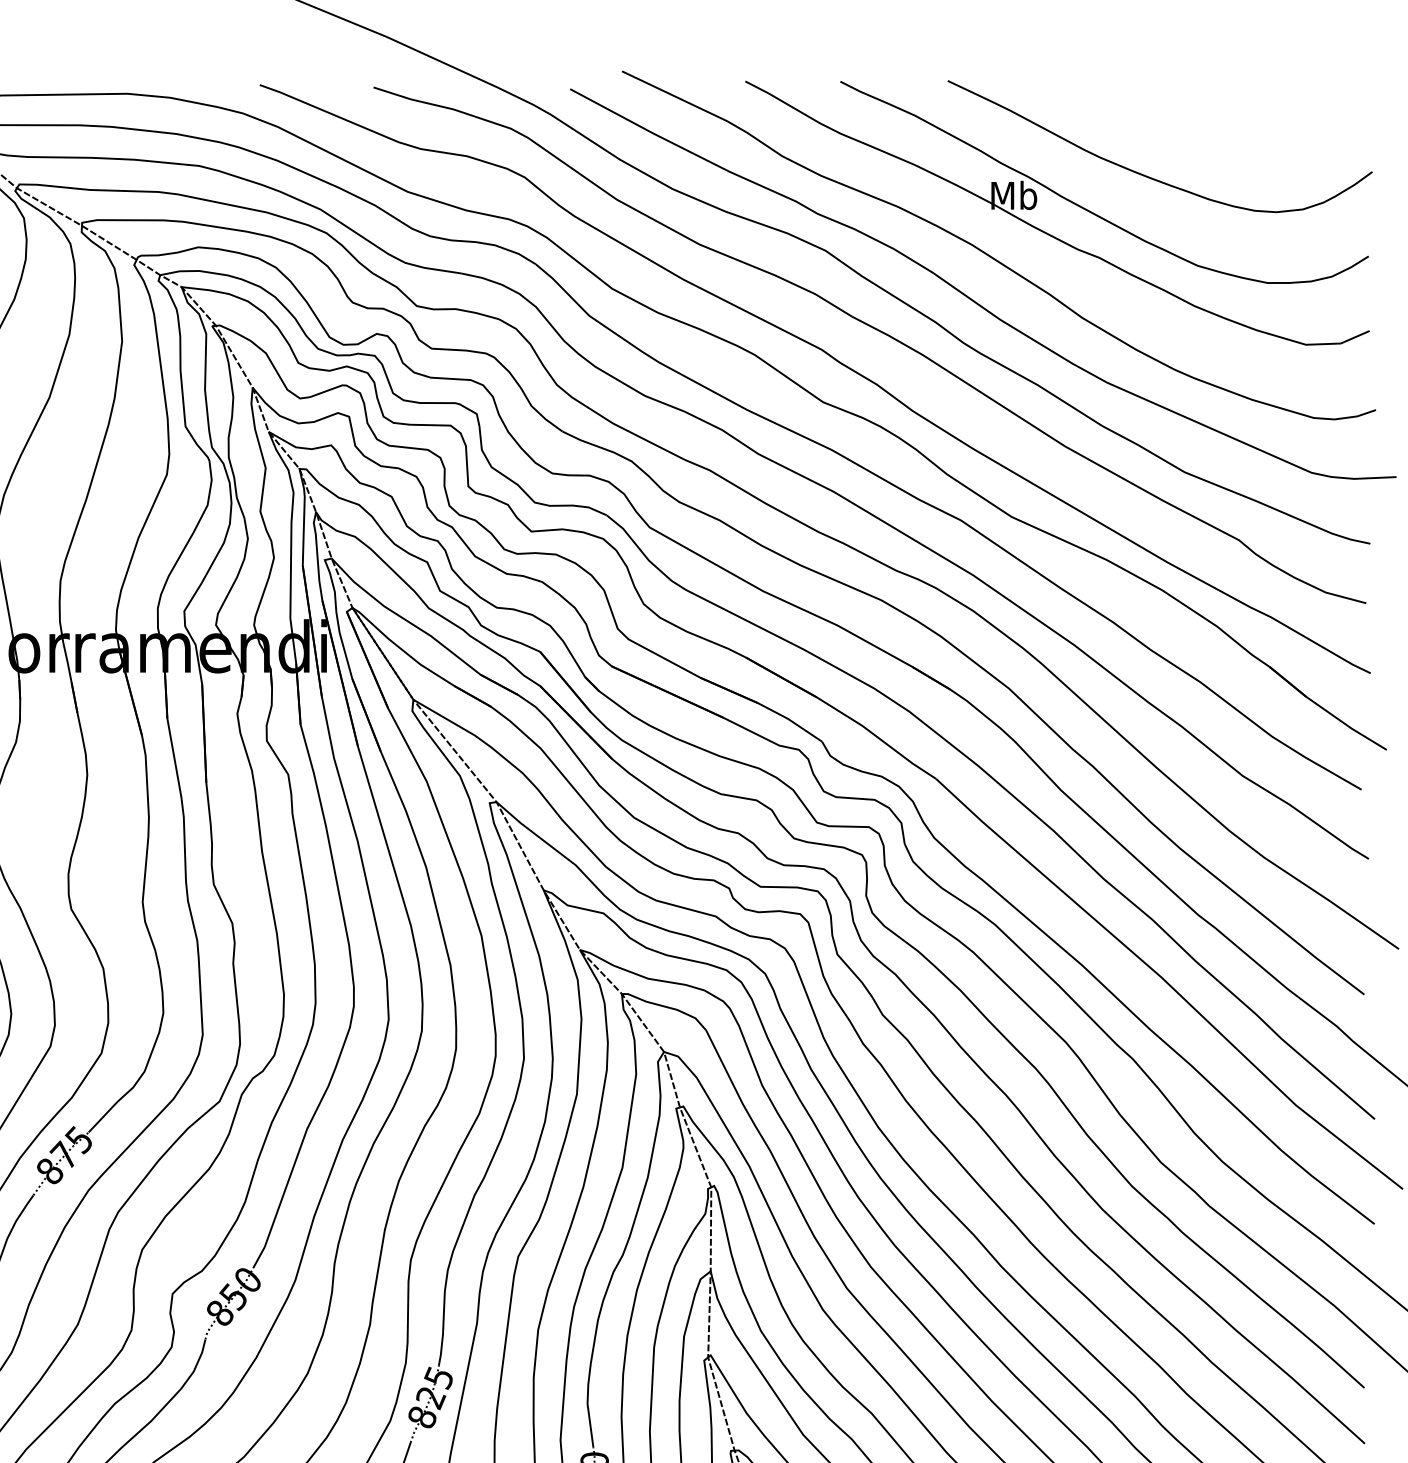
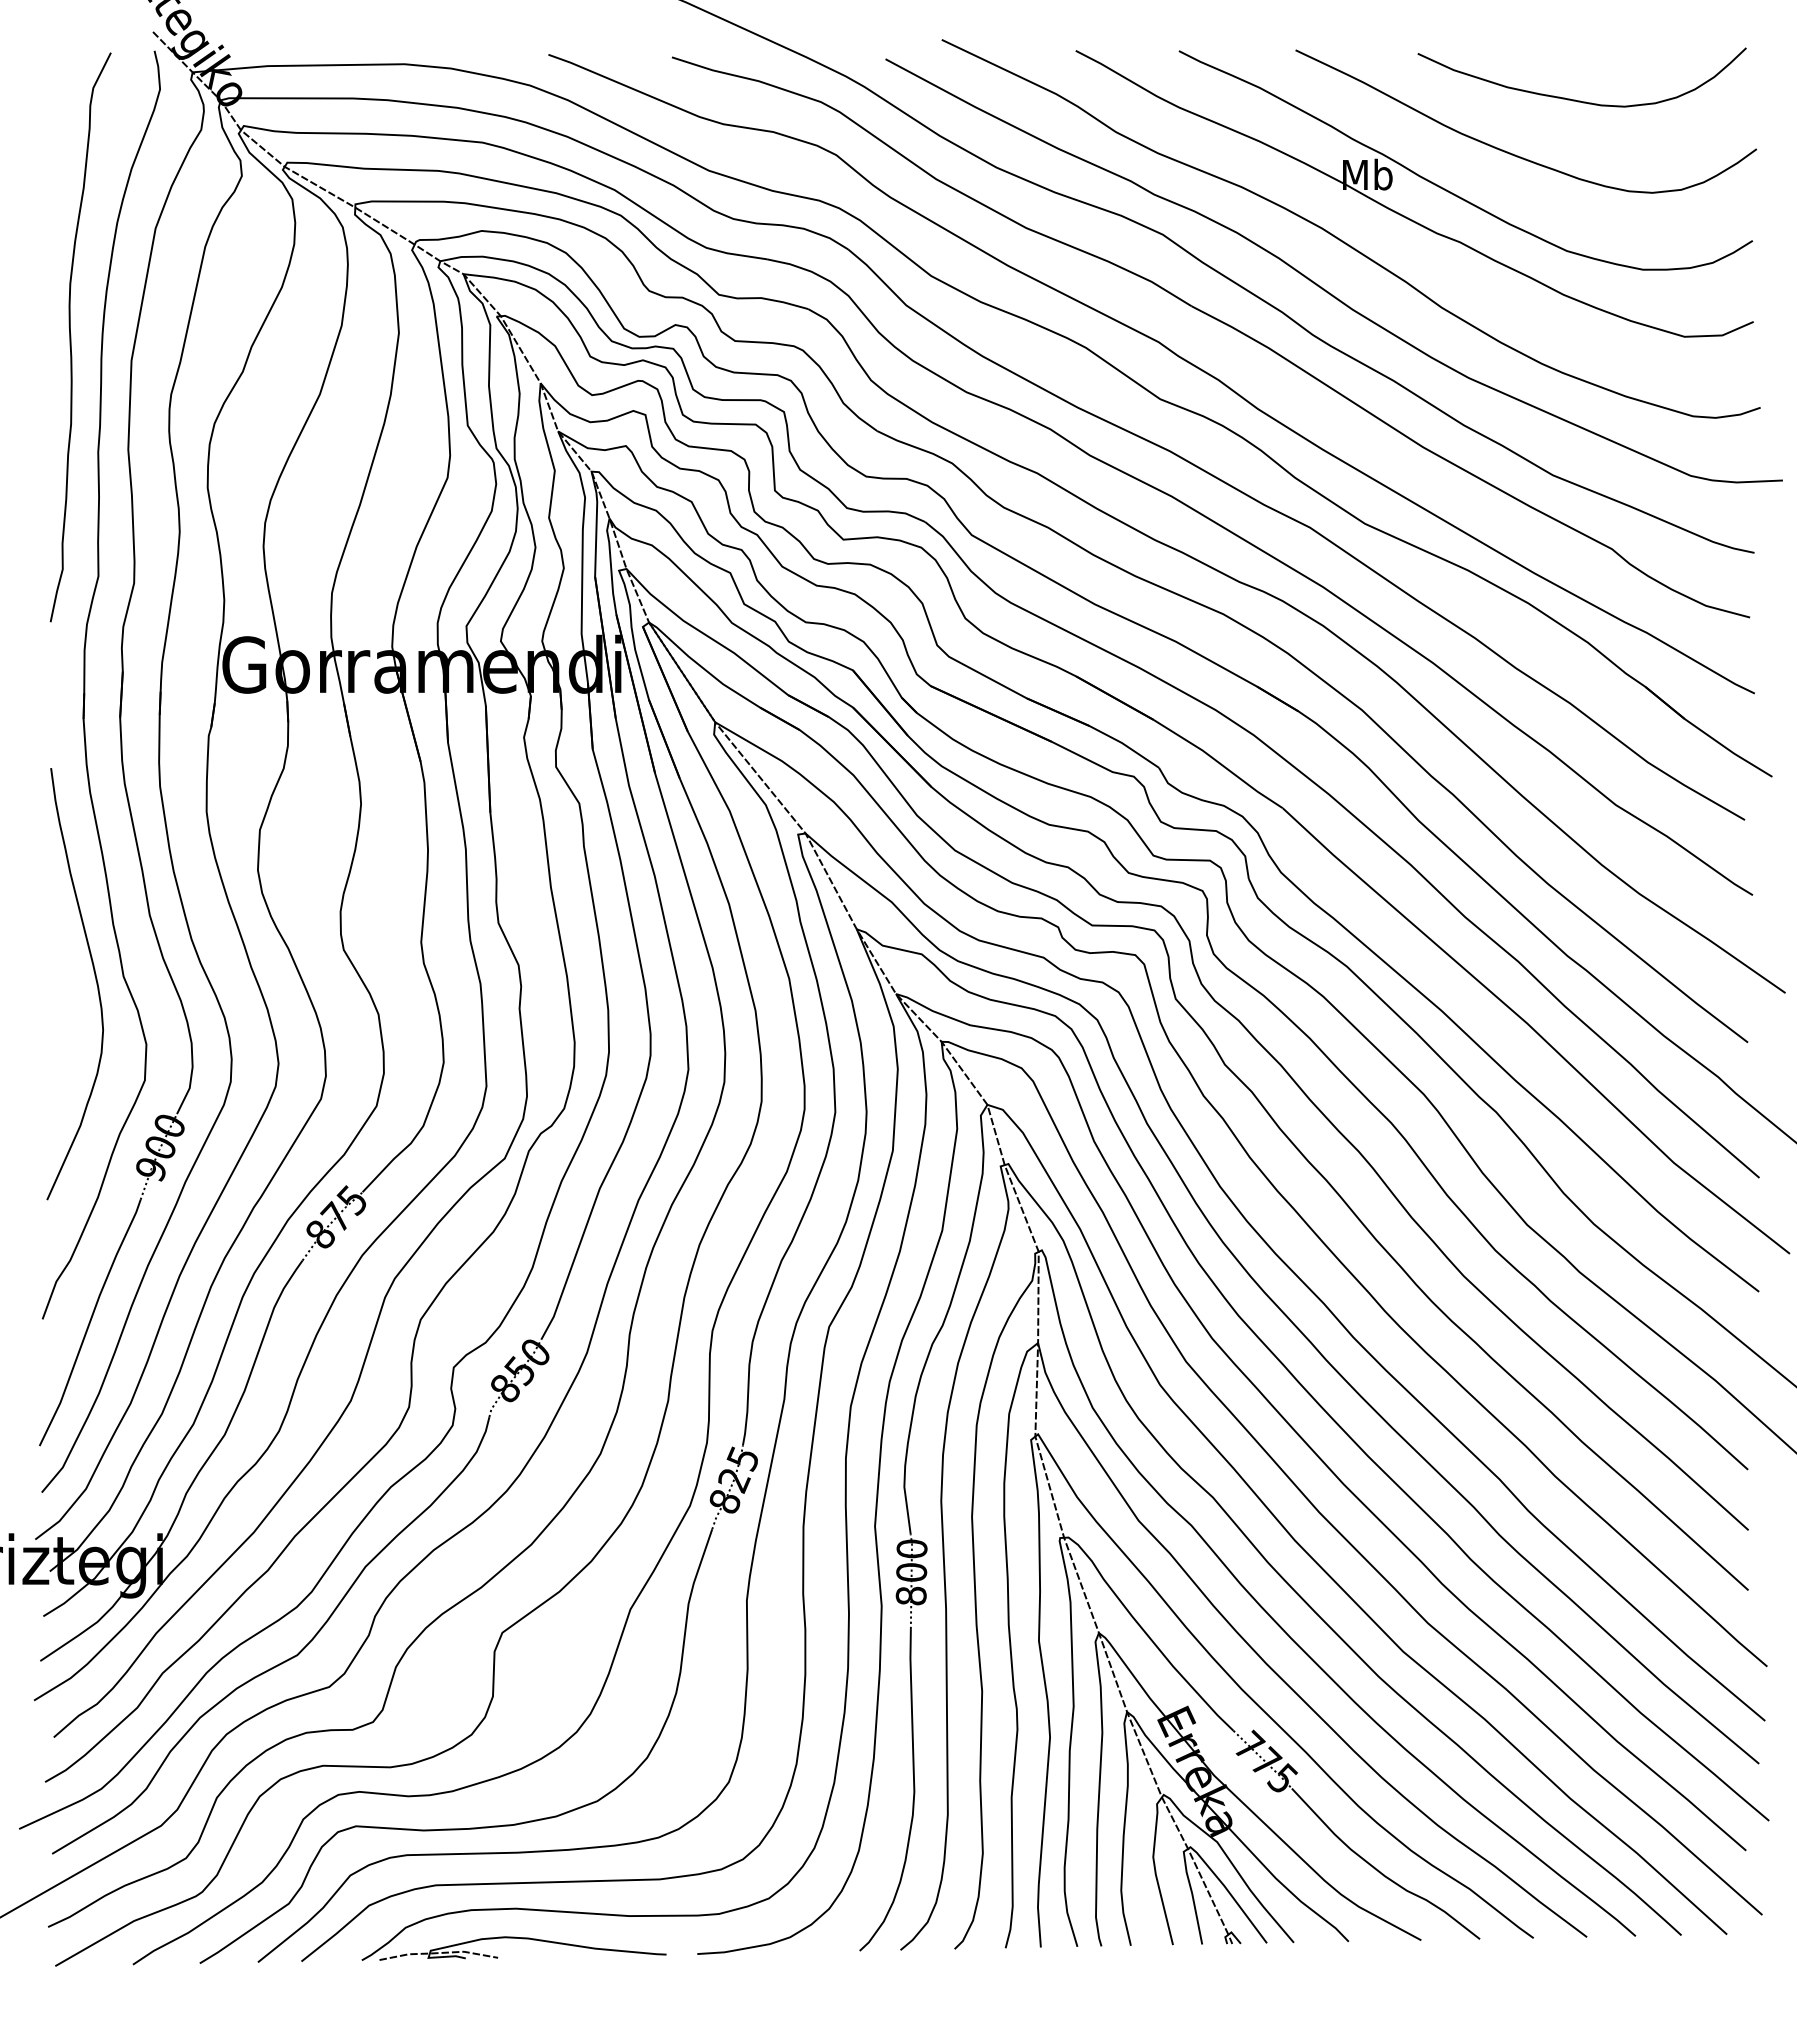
curve: (1205, 126) -> (1575, 99), added

